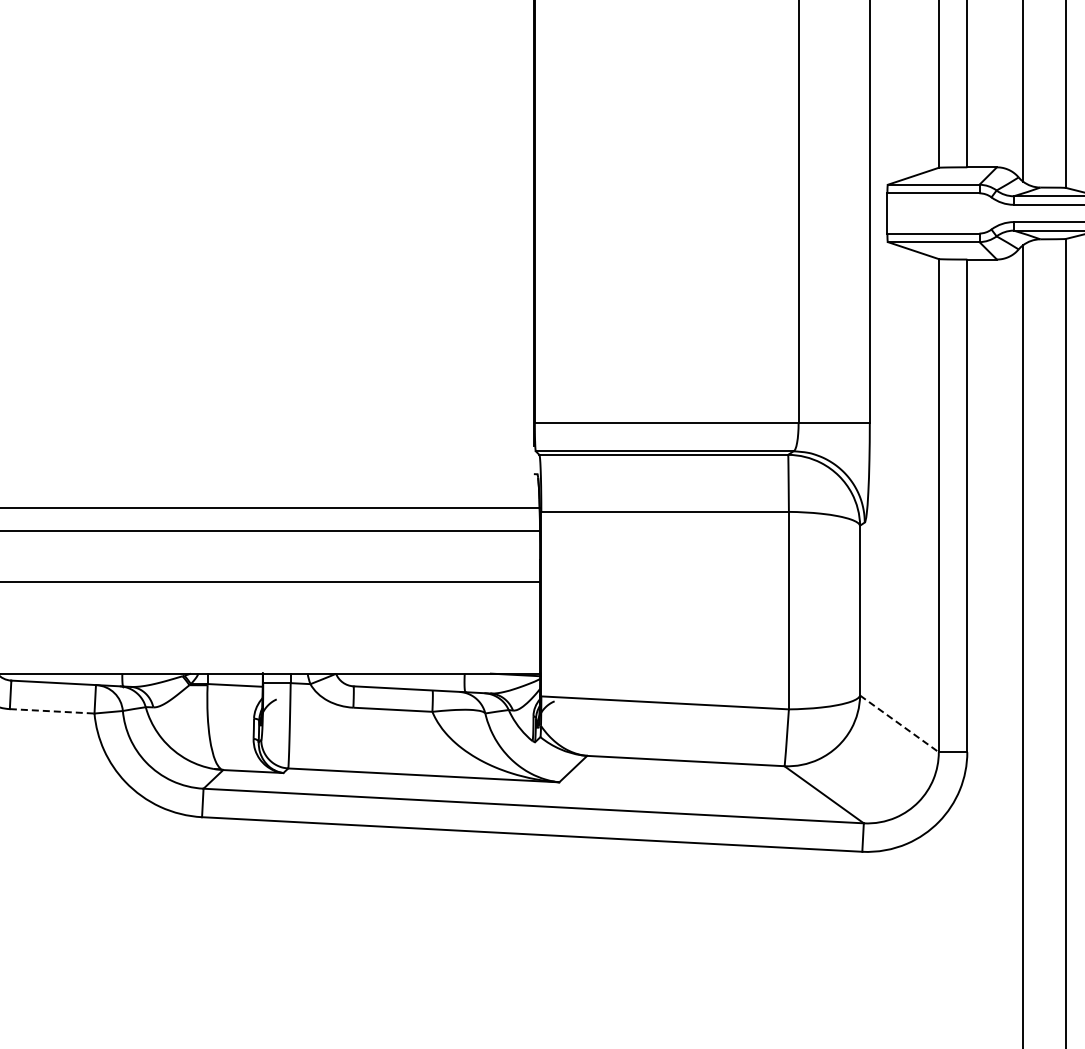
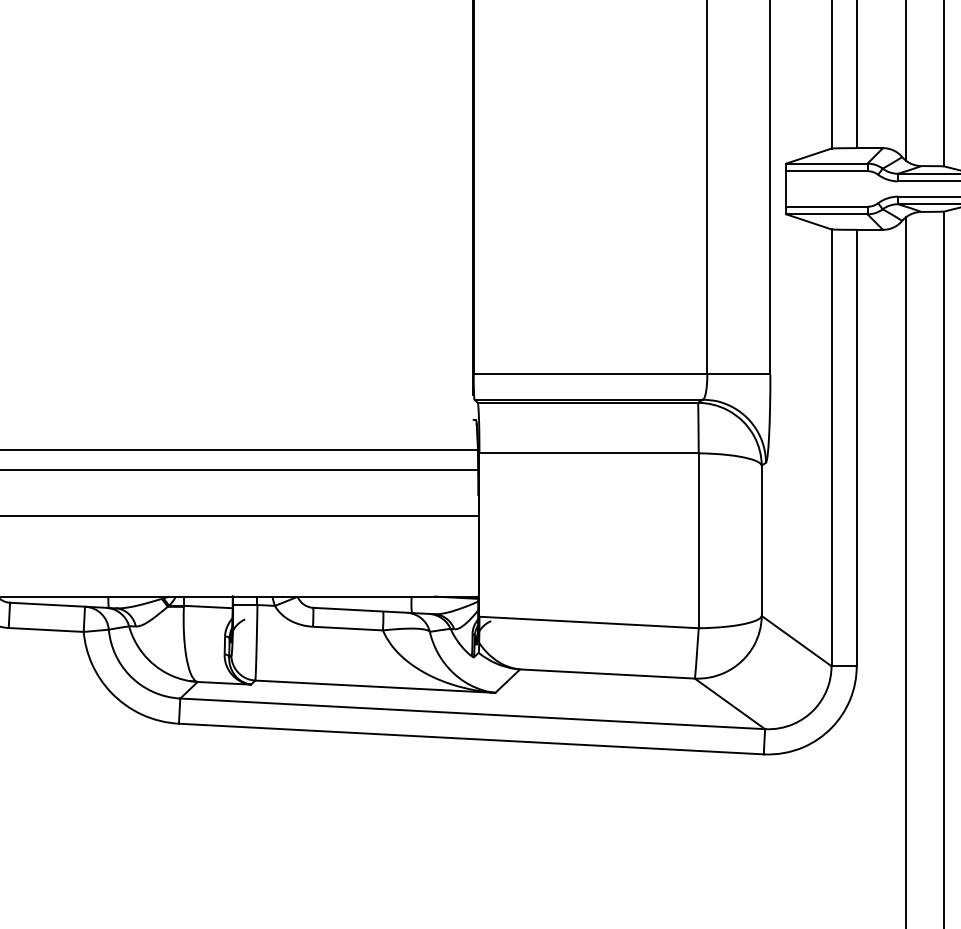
line: (52, 711) -> (46, 630), dashed -> solid
line: (899, 723) -> (796, 640), dashed -> solid

